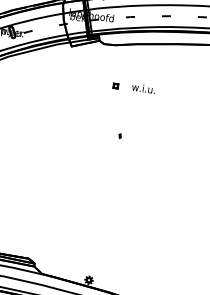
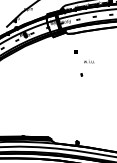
text: (144, 88) -> (89, 61), moved

